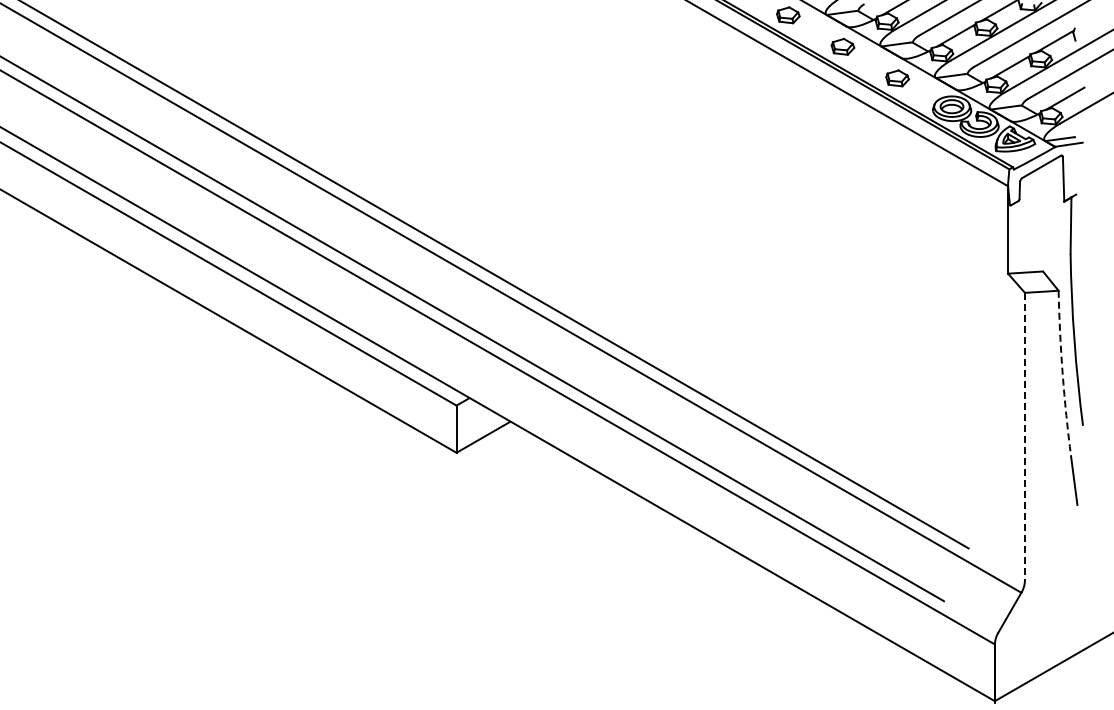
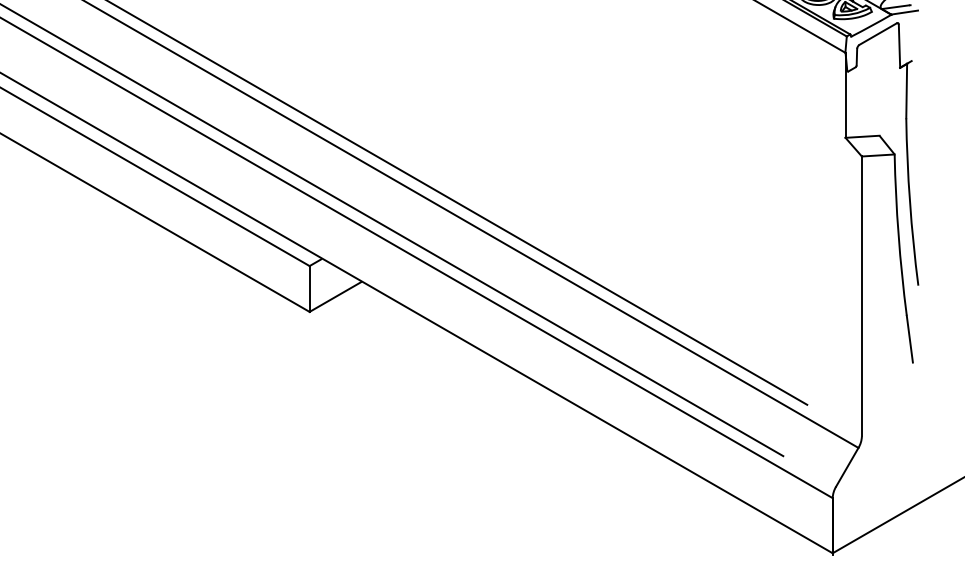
arc: (1062, 373) -> (898, 234), dashed -> solid
line: (1024, 437) -> (861, 297), dashed -> solid

